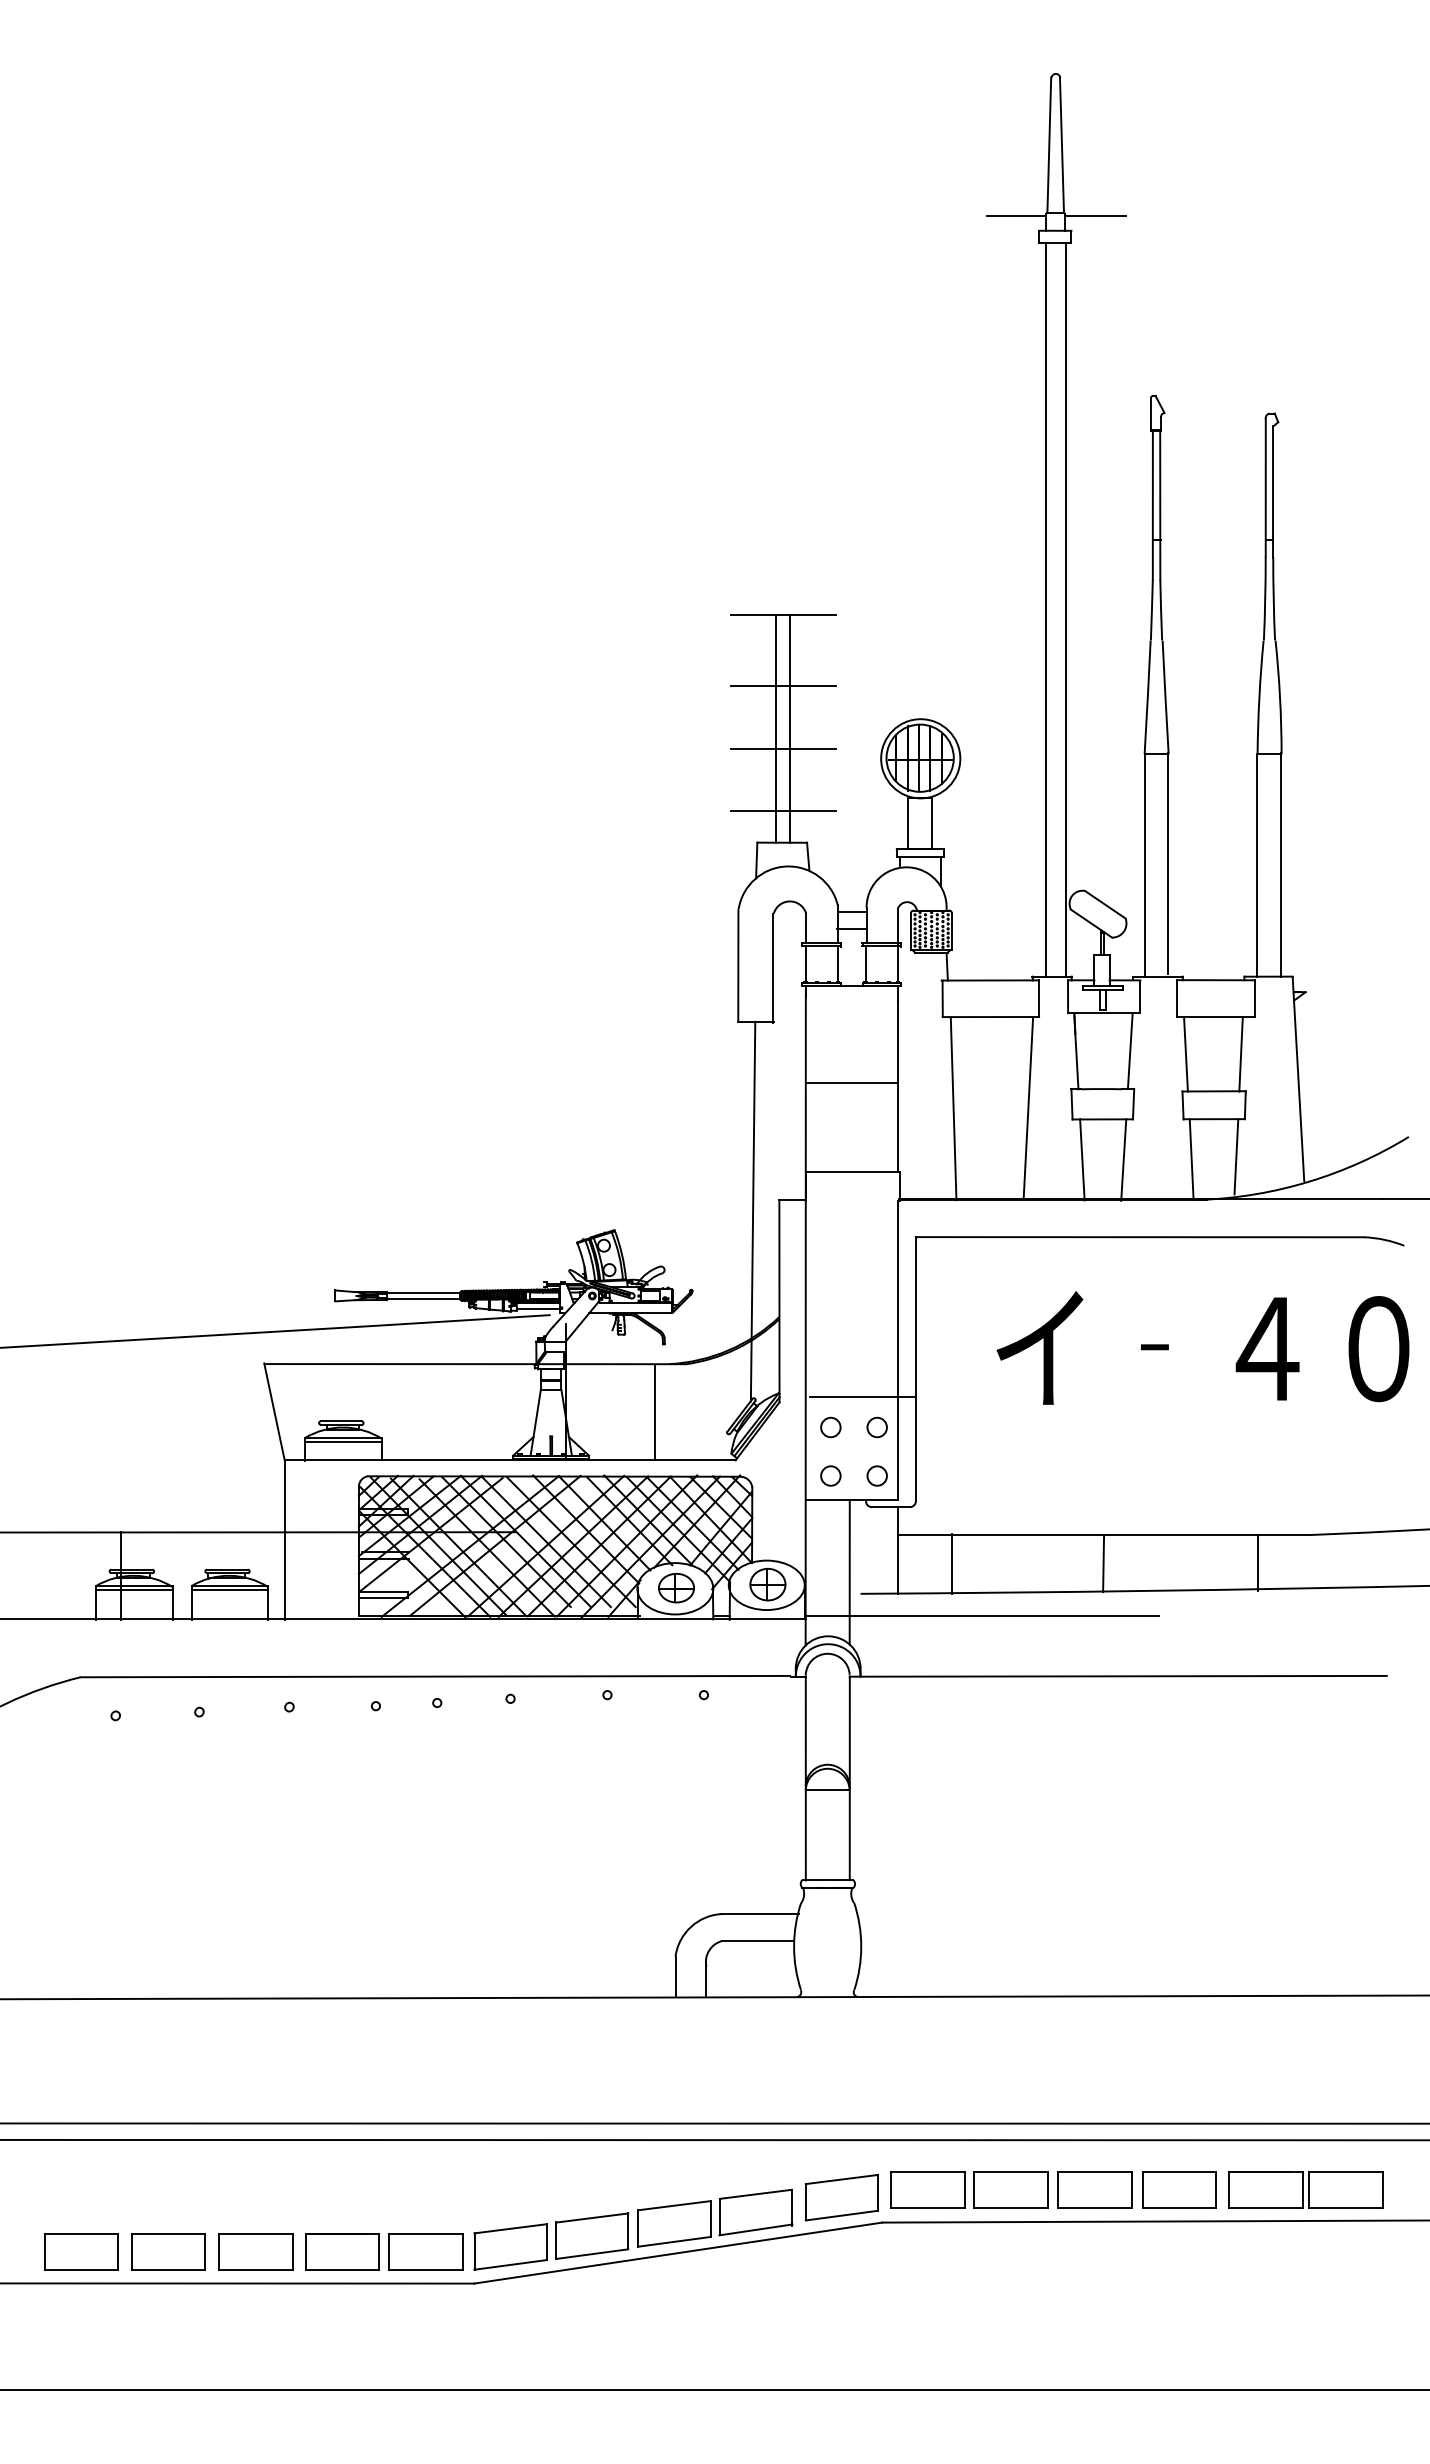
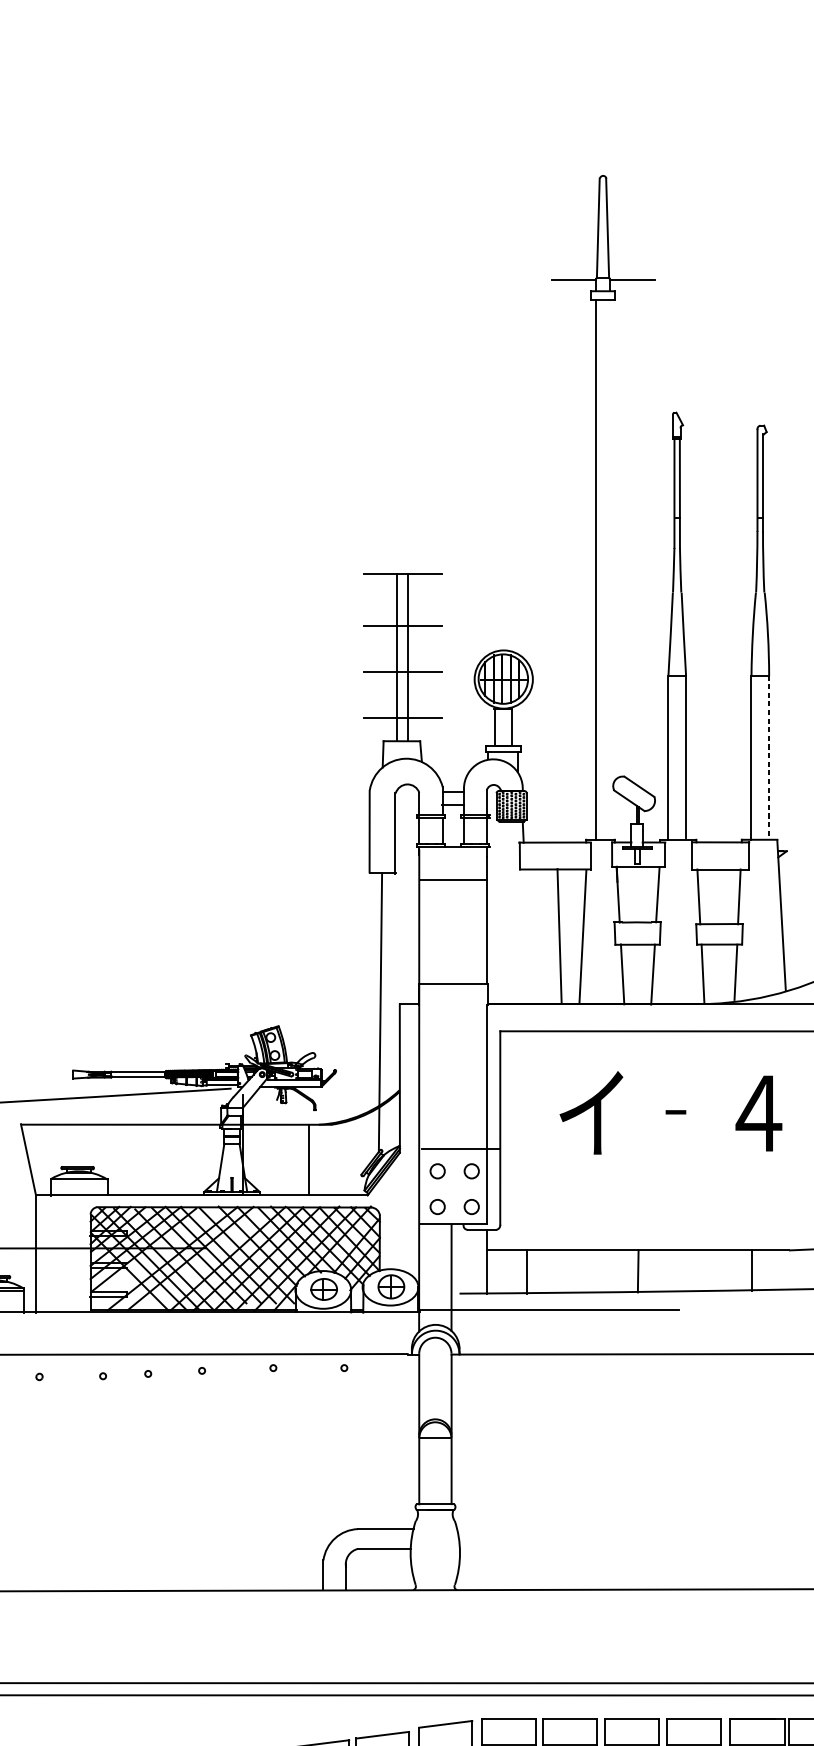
line: (1065, 609) -> (610, 569), removed
line: (1280, 865) -> (768, 758), solid -> dashed
line: (852, 1083) -> (453, 880), moved
line: (953, 1108) -> (559, 935), moved
line: (343, 1441) -> (79, 1181), removed

